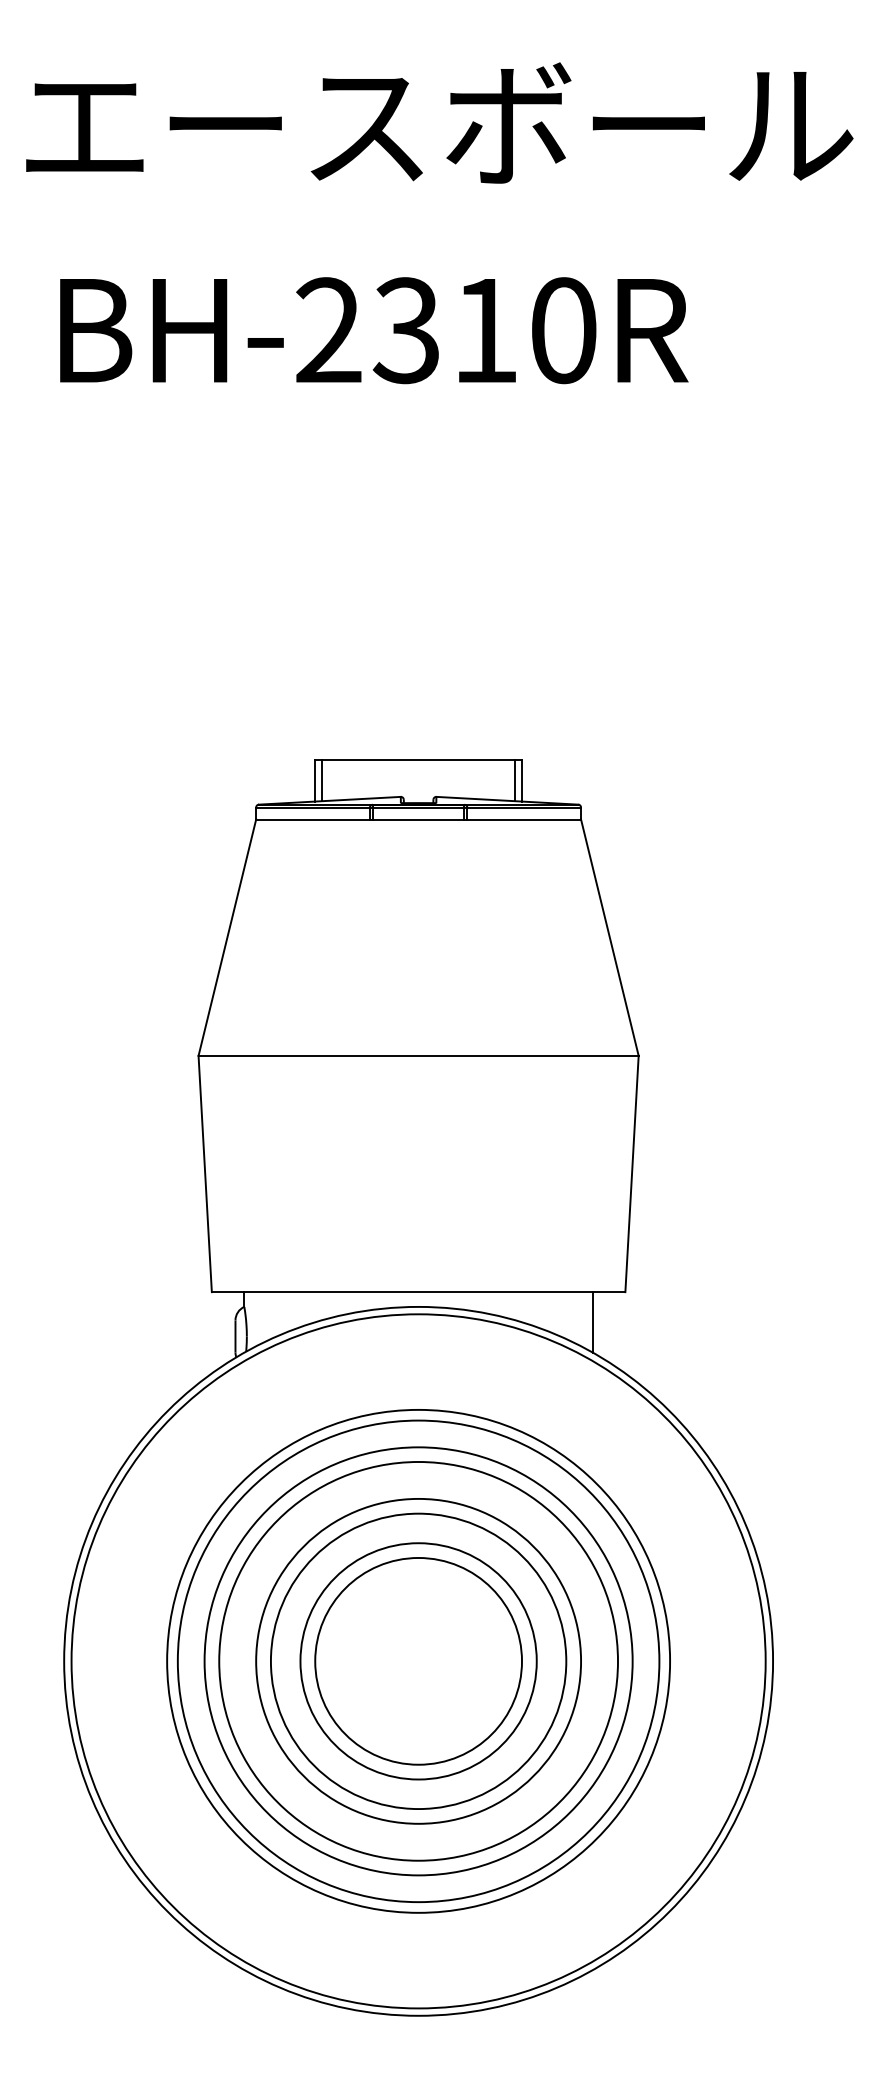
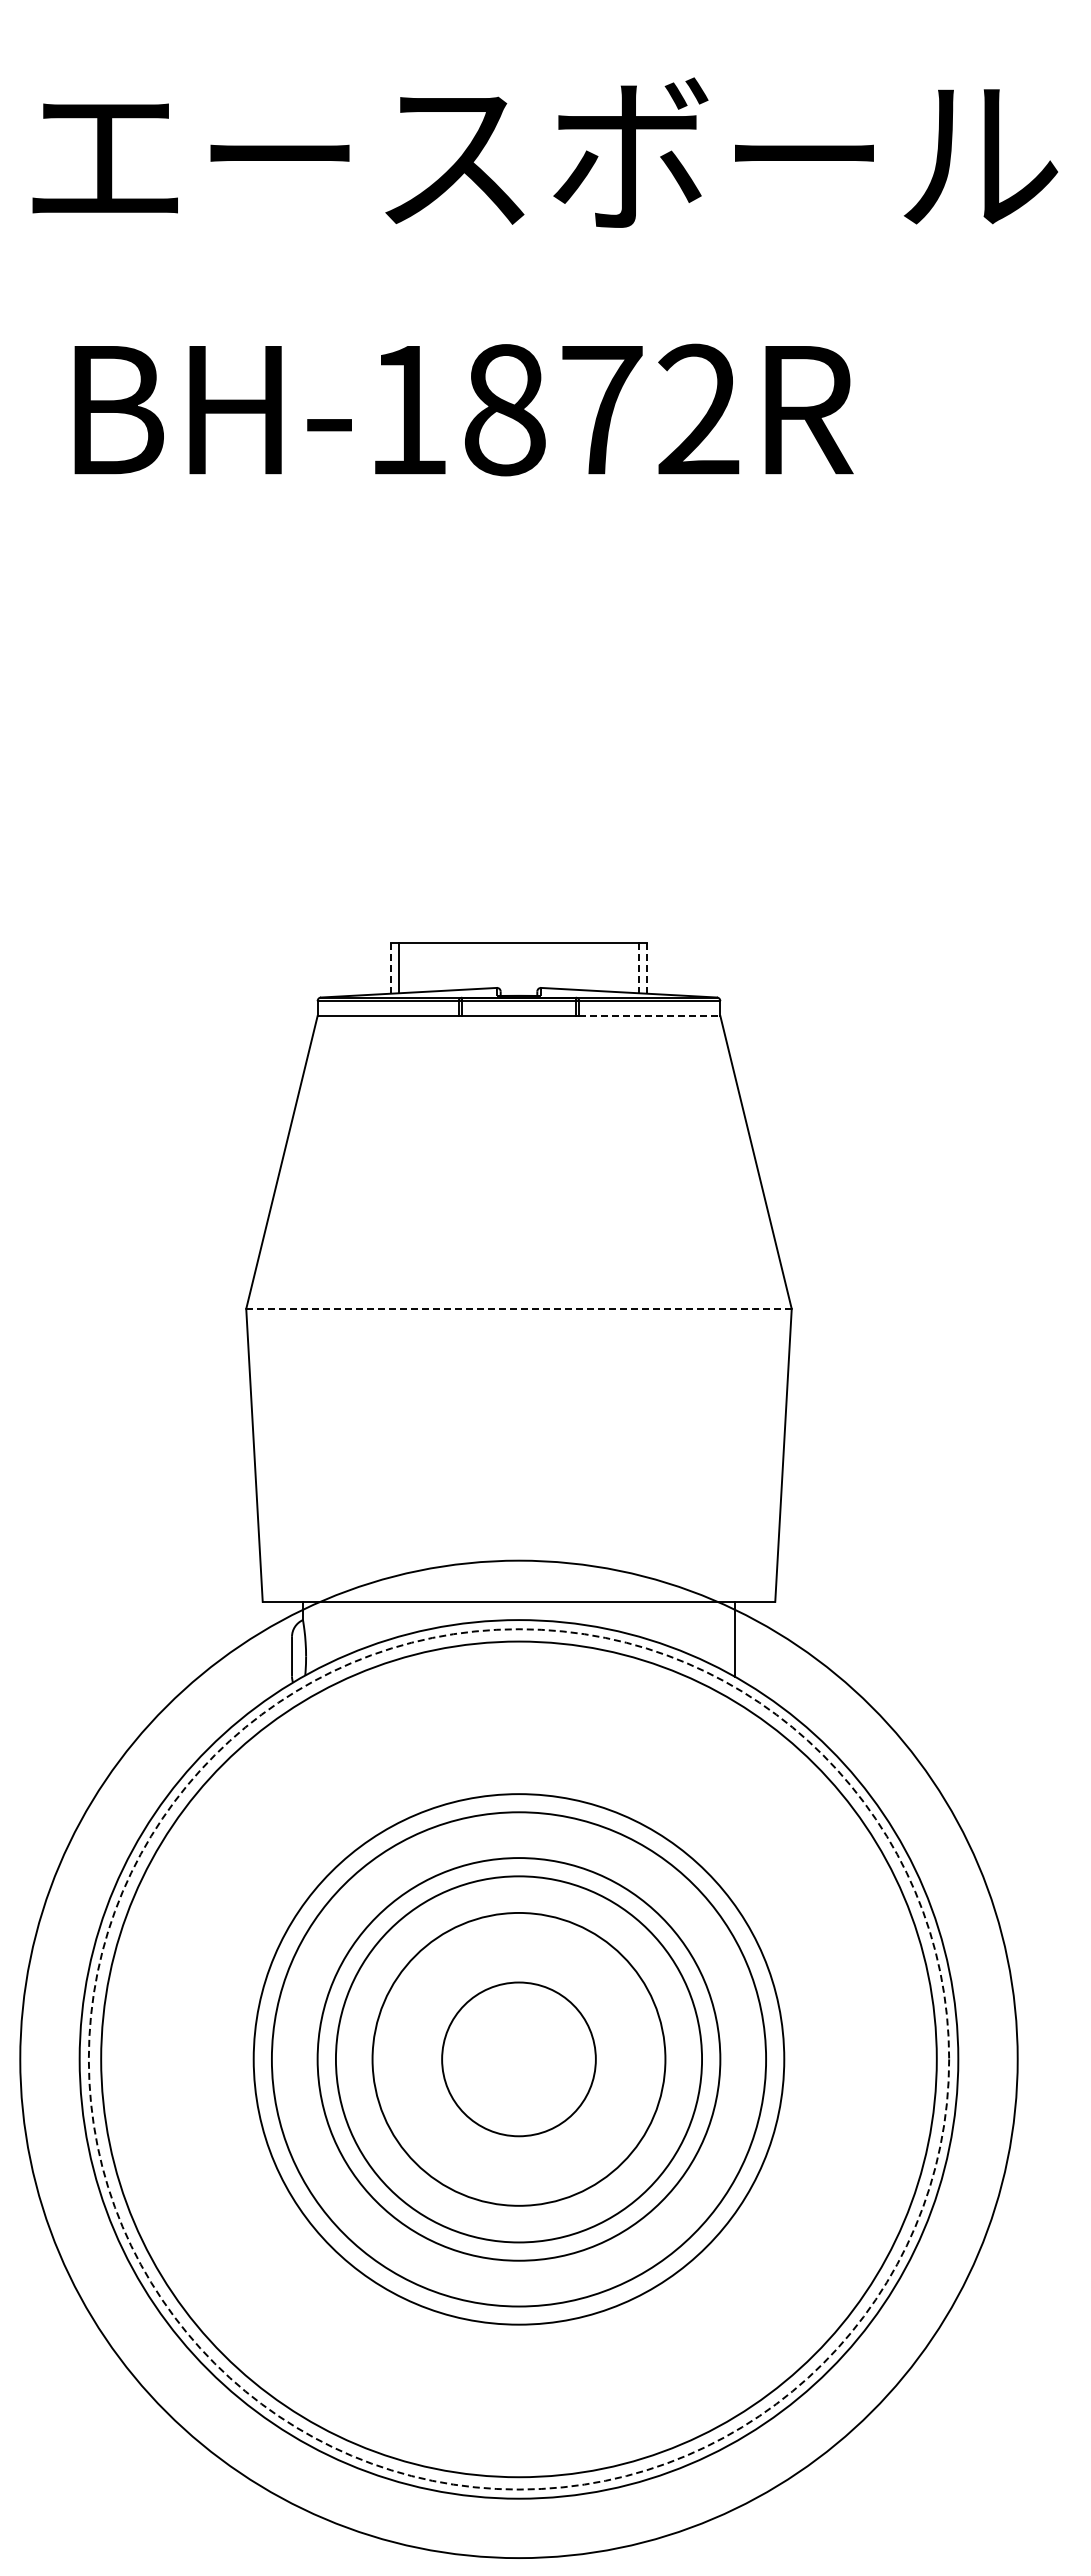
text: (446, 330) -> (553, 409), BH-2310R -> BH-1872R
line: (314, 780) -> (390, 967), solid -> dashed
line: (522, 780) -> (647, 967), solid -> dashed
line: (515, 781) -> (638, 968), solid -> dashed
line: (524, 819) -> (650, 1016), solid -> dashed
line: (419, 1055) -> (519, 1308), solid -> dashed
circle: (418, 1660) -> (518, 2058), size x1.4
circle: (418, 1661) -> (518, 2059), size x0.6
circle: (418, 1661) -> (518, 2059), size x1.6
circle: (418, 1661) -> (518, 2059), solid -> dashed

